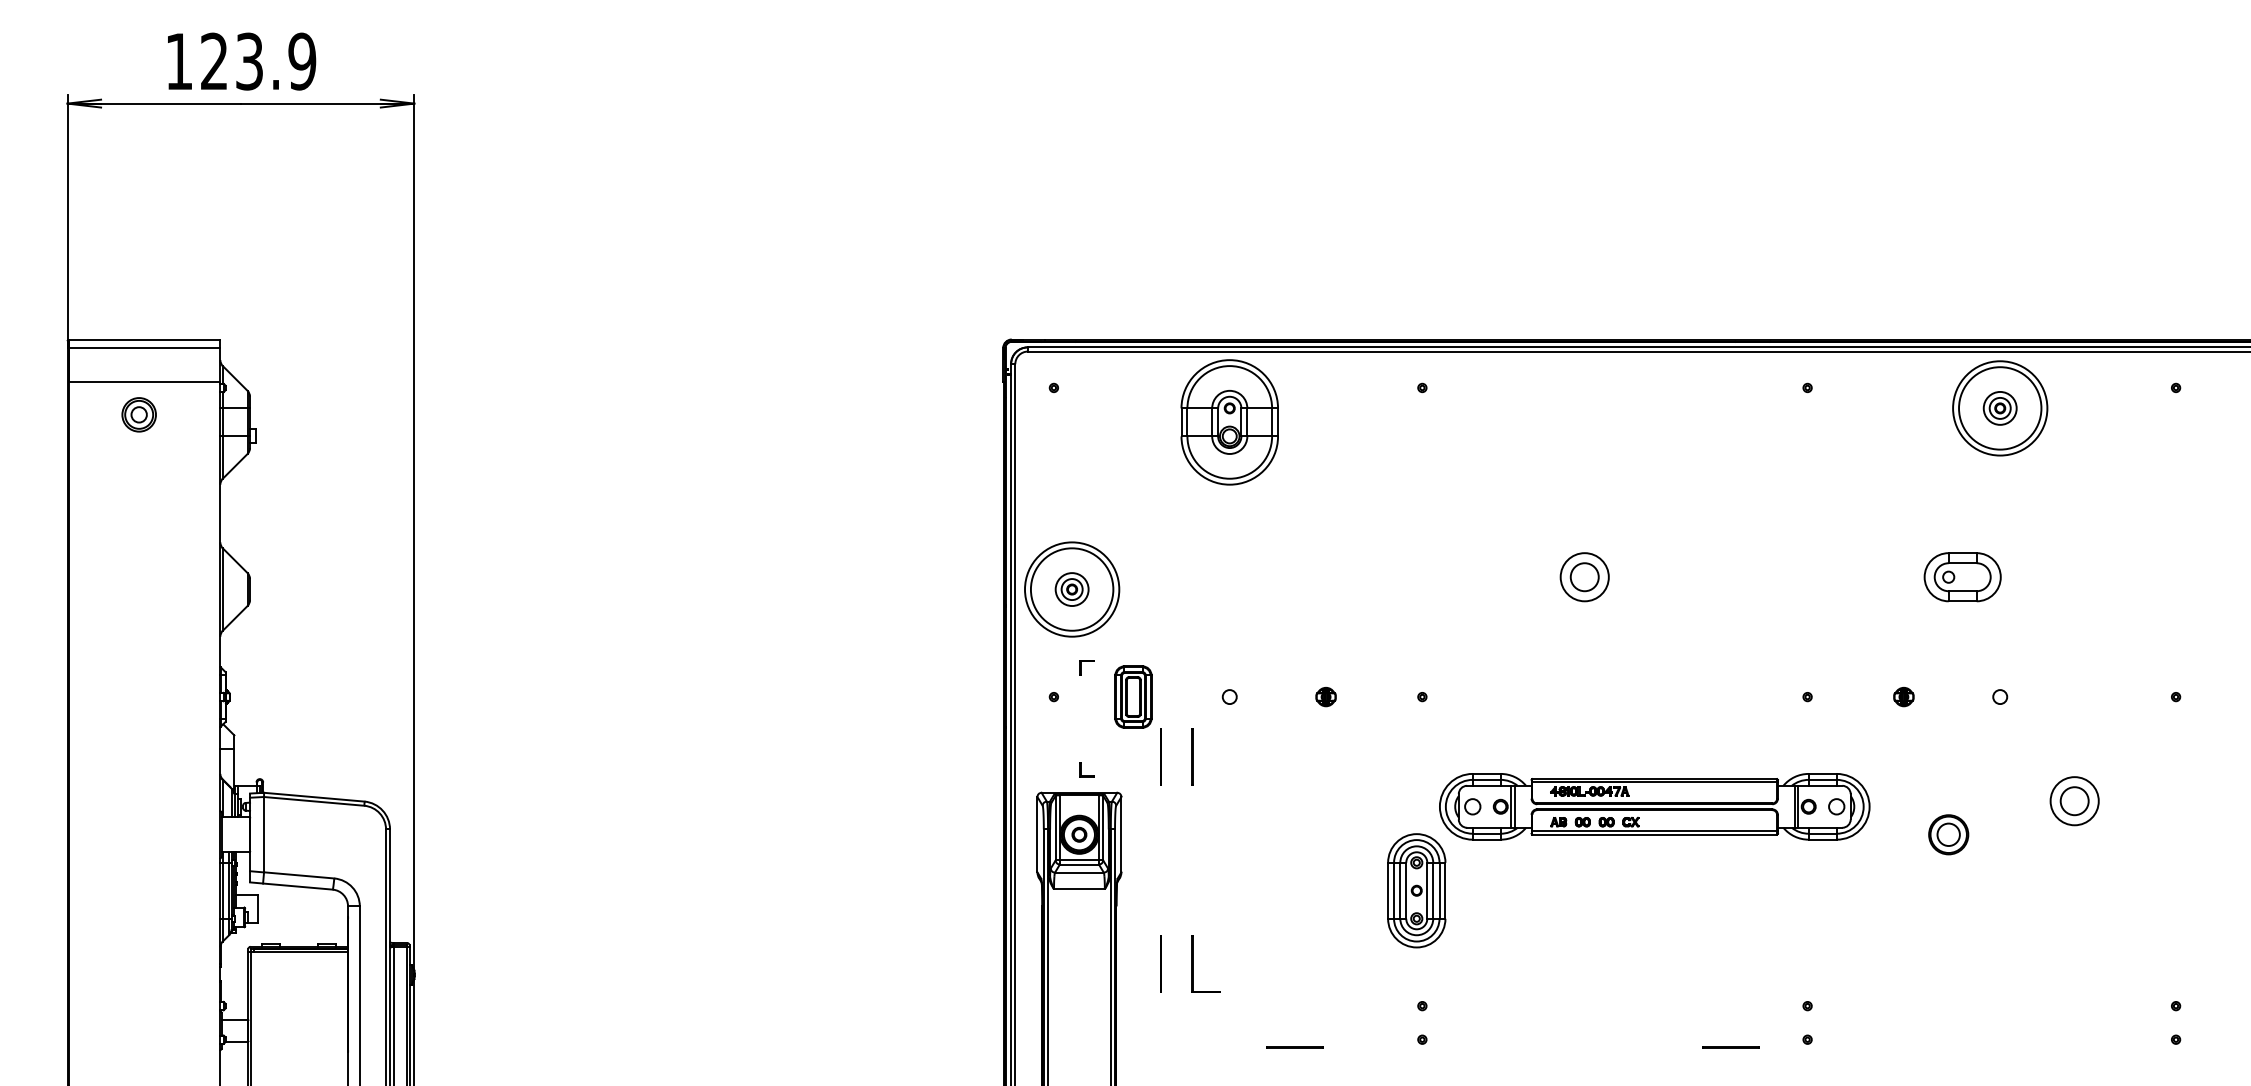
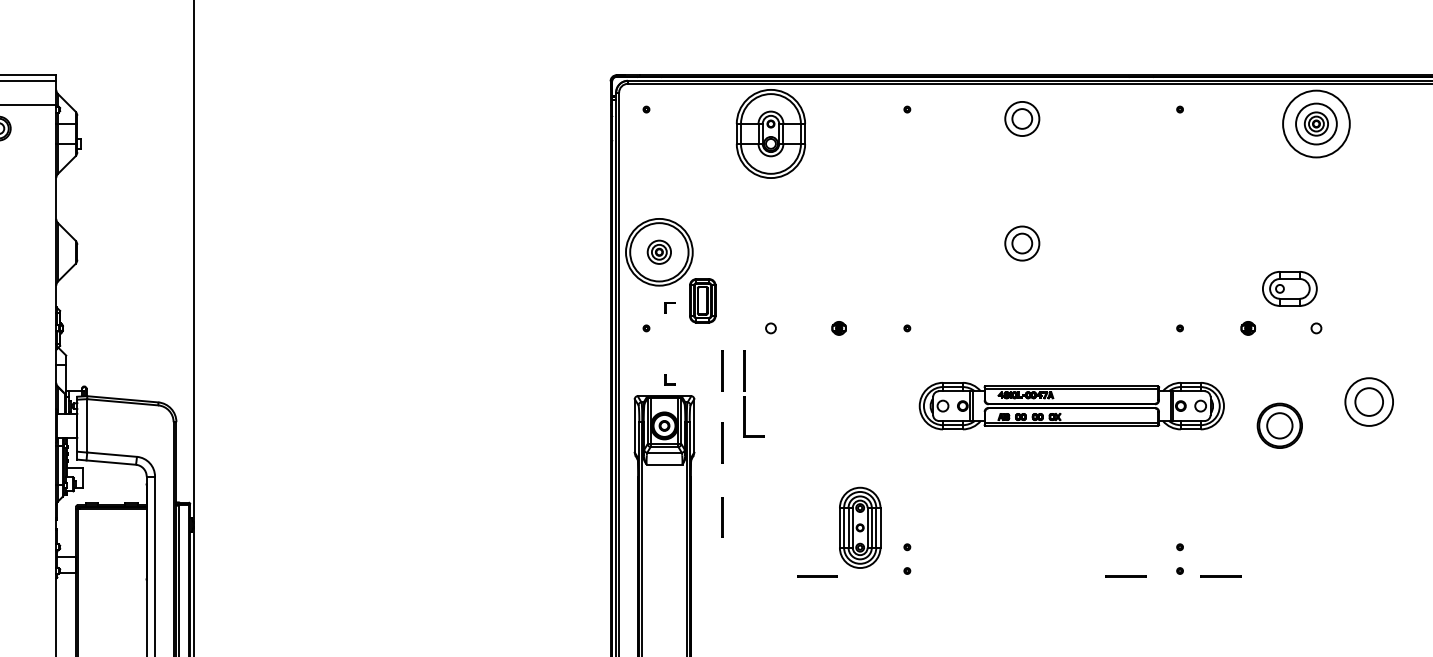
part: (1584, 401) -> (1022, 119), added
circle: (2000, 408) -> (1316, 124), size x0.7
part: (1962, 577) -> (1289, 289), moved
part: (1133, 696) -> (702, 300), moved
part: (2074, 801) -> (1369, 402), size x1.4
part: (1948, 834) -> (1279, 425), size x1.6
line: (1160, 858) -> (721, 442), added
part: (1416, 890) -> (859, 527), moved
part: (1193, 963) -> (745, 416), moved
line: (1864, 1047) -> (1220, 576), added

